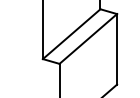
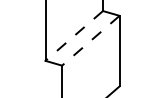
line: (70, 34) -> (73, 36), solid -> dashed
line: (87, 39) -> (90, 41), solid -> dashed

